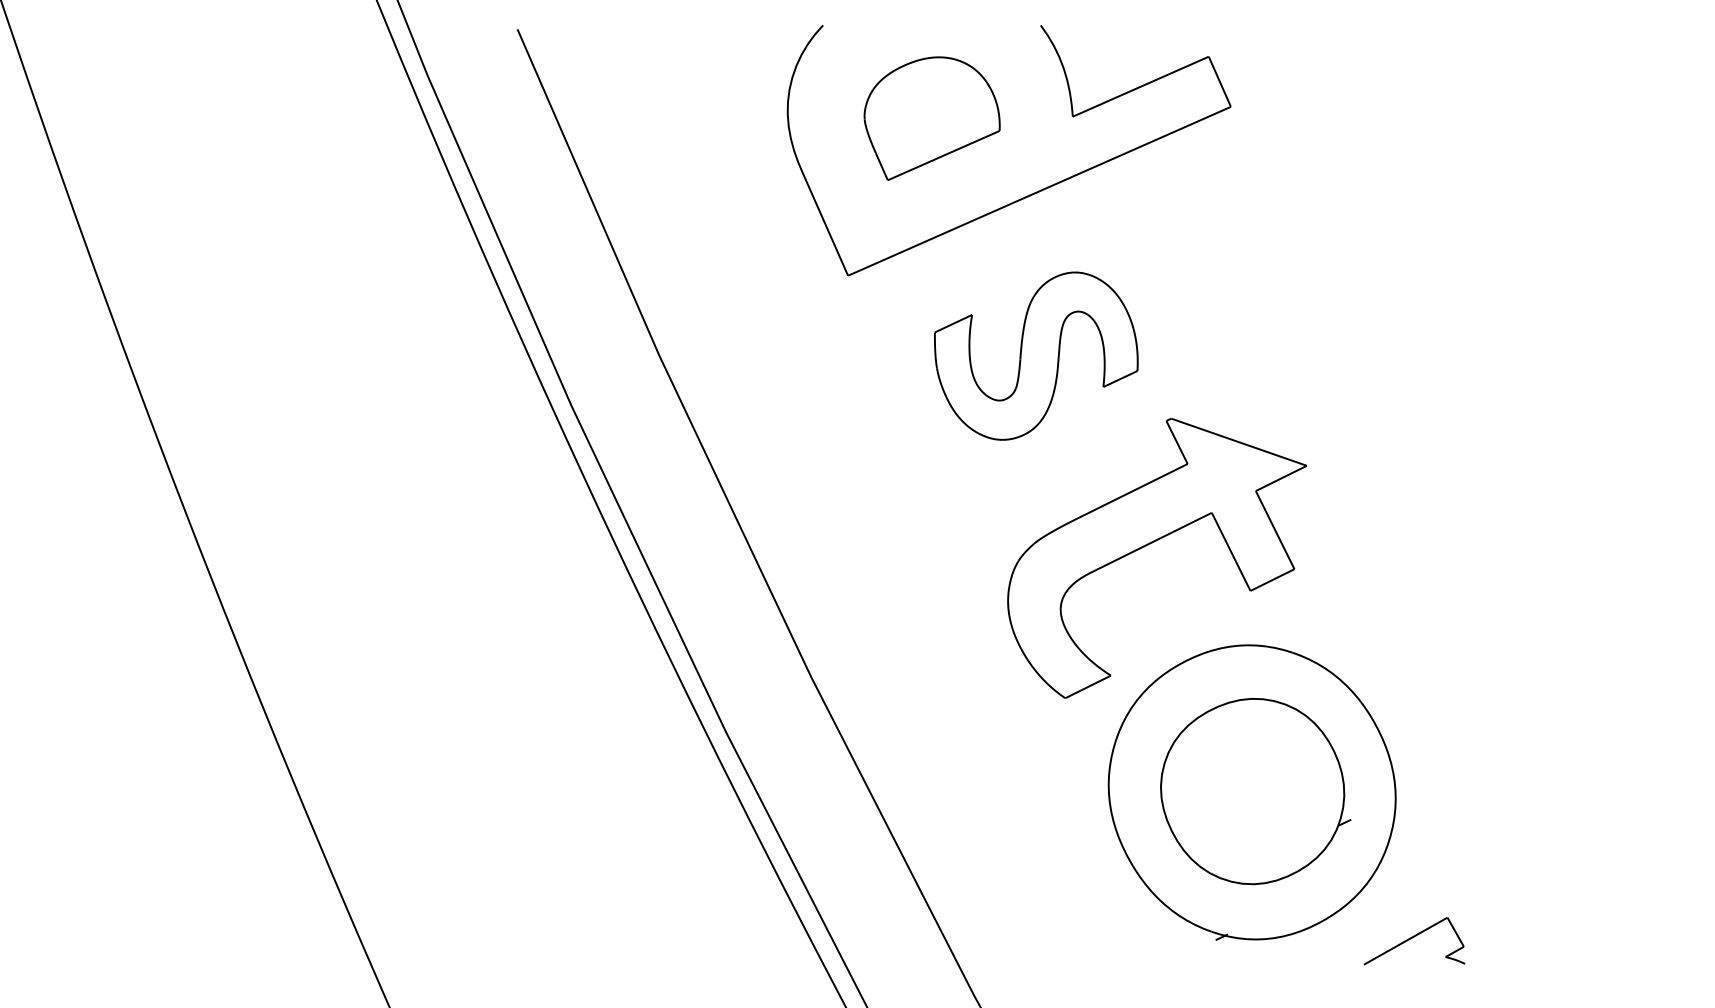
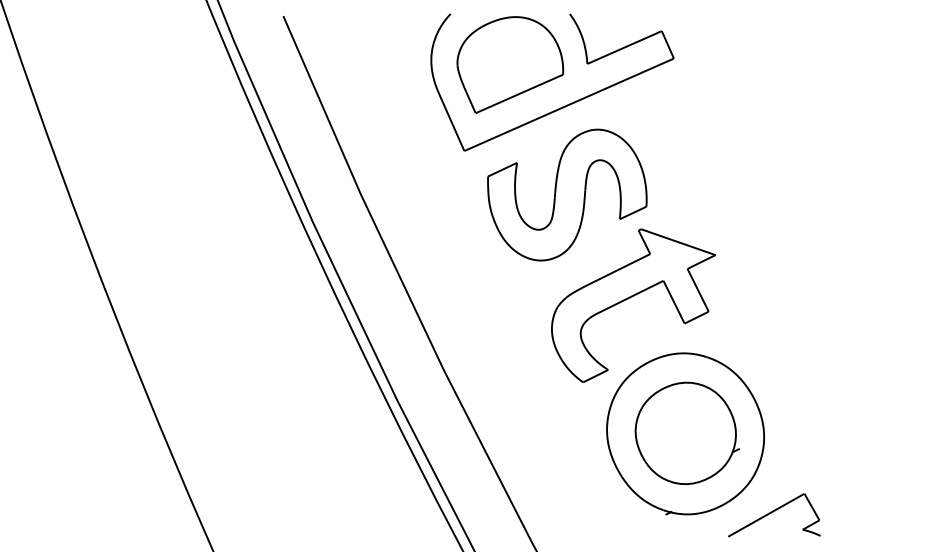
part: (932, 117) -> (510, 64), size x1.43
part: (1036, 355) -> (567, 194), size x1.43
part: (1414, 941) -> (774, 515), size x1.67

